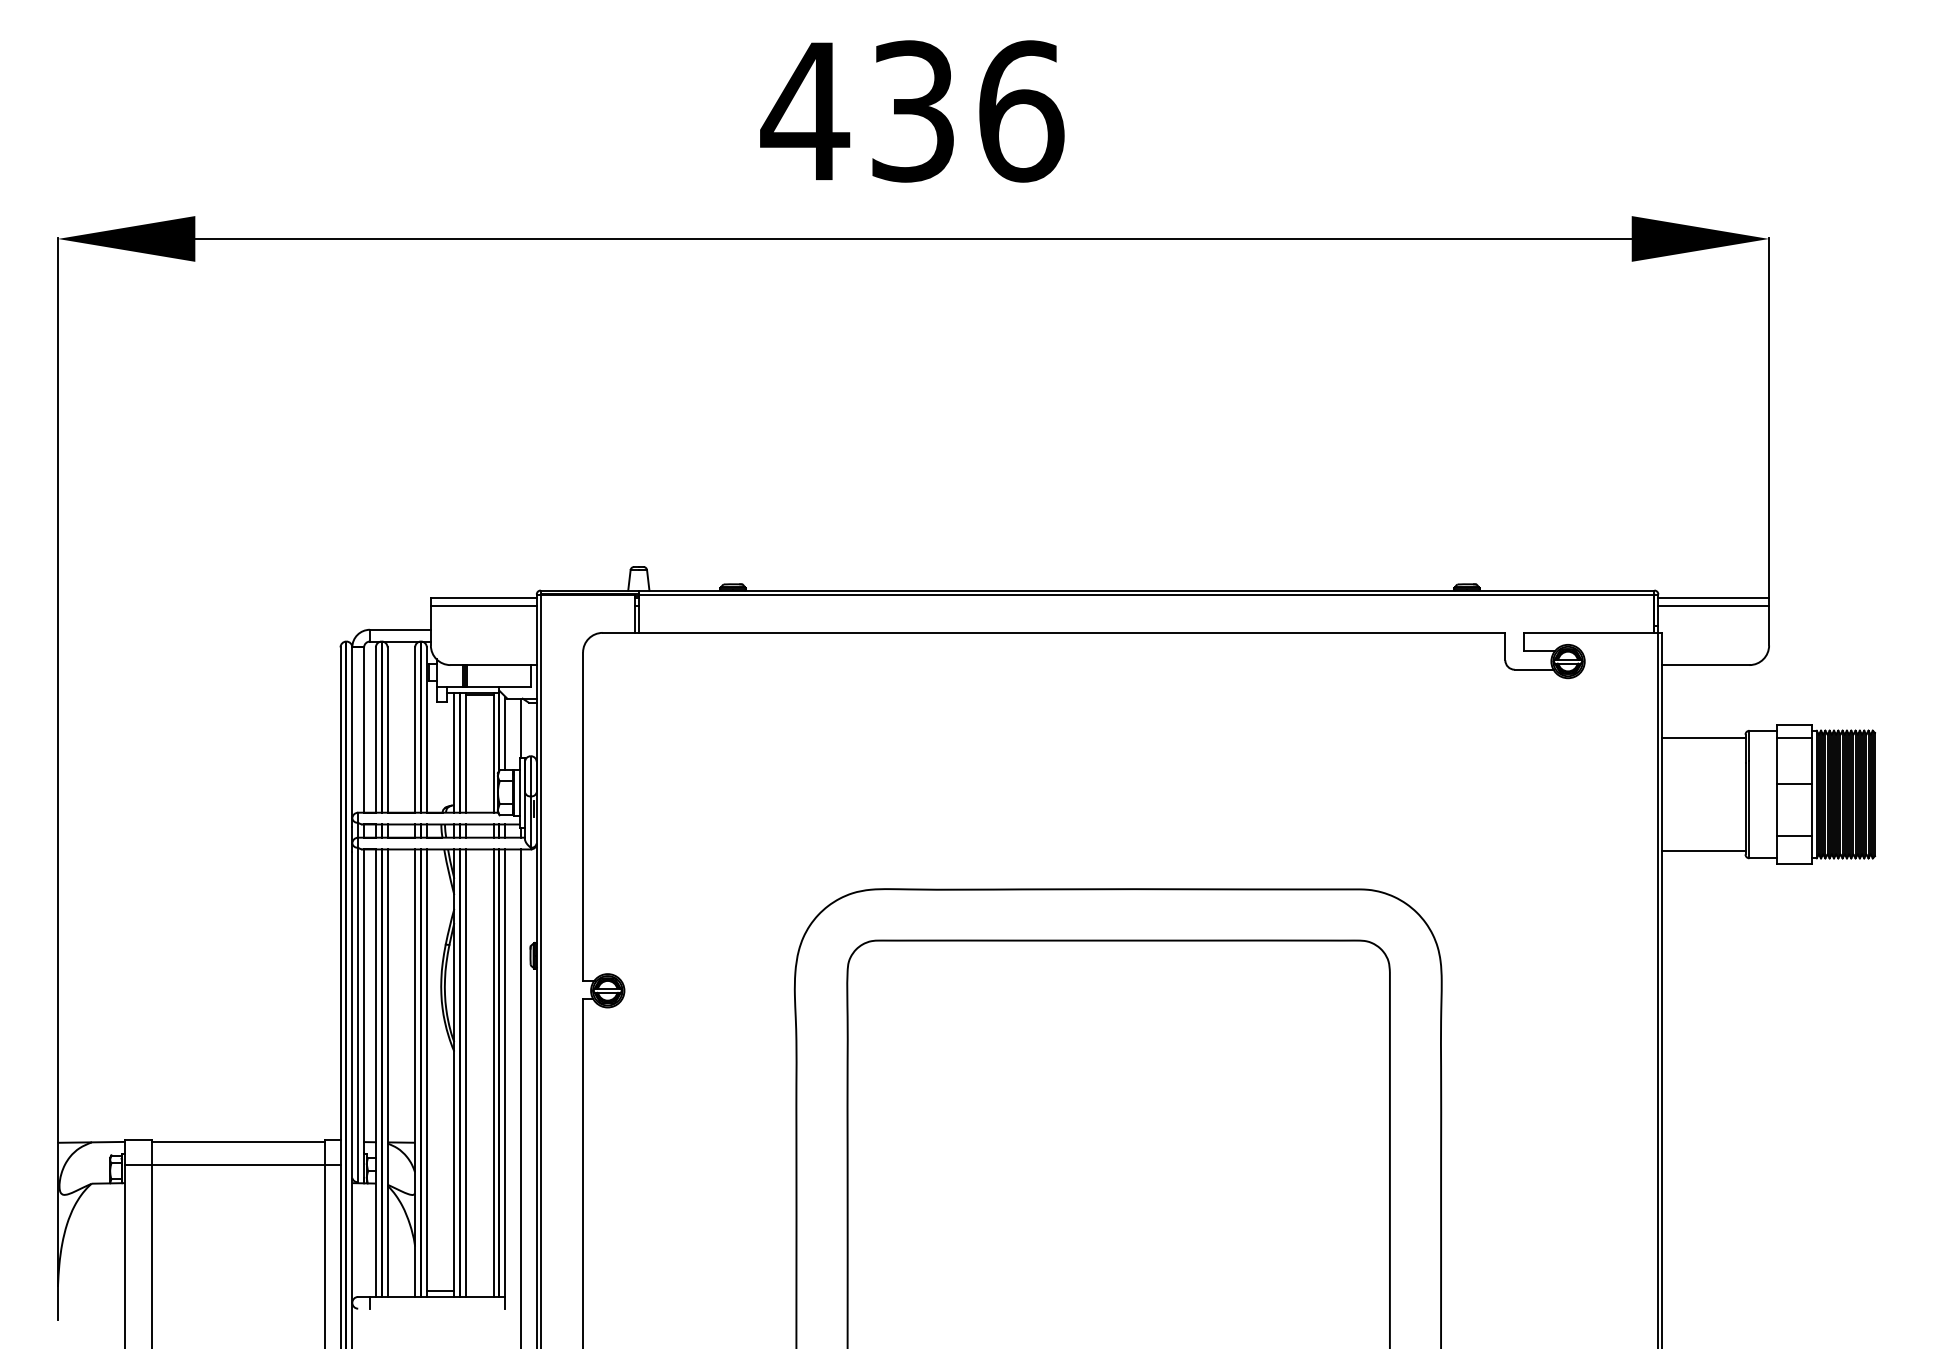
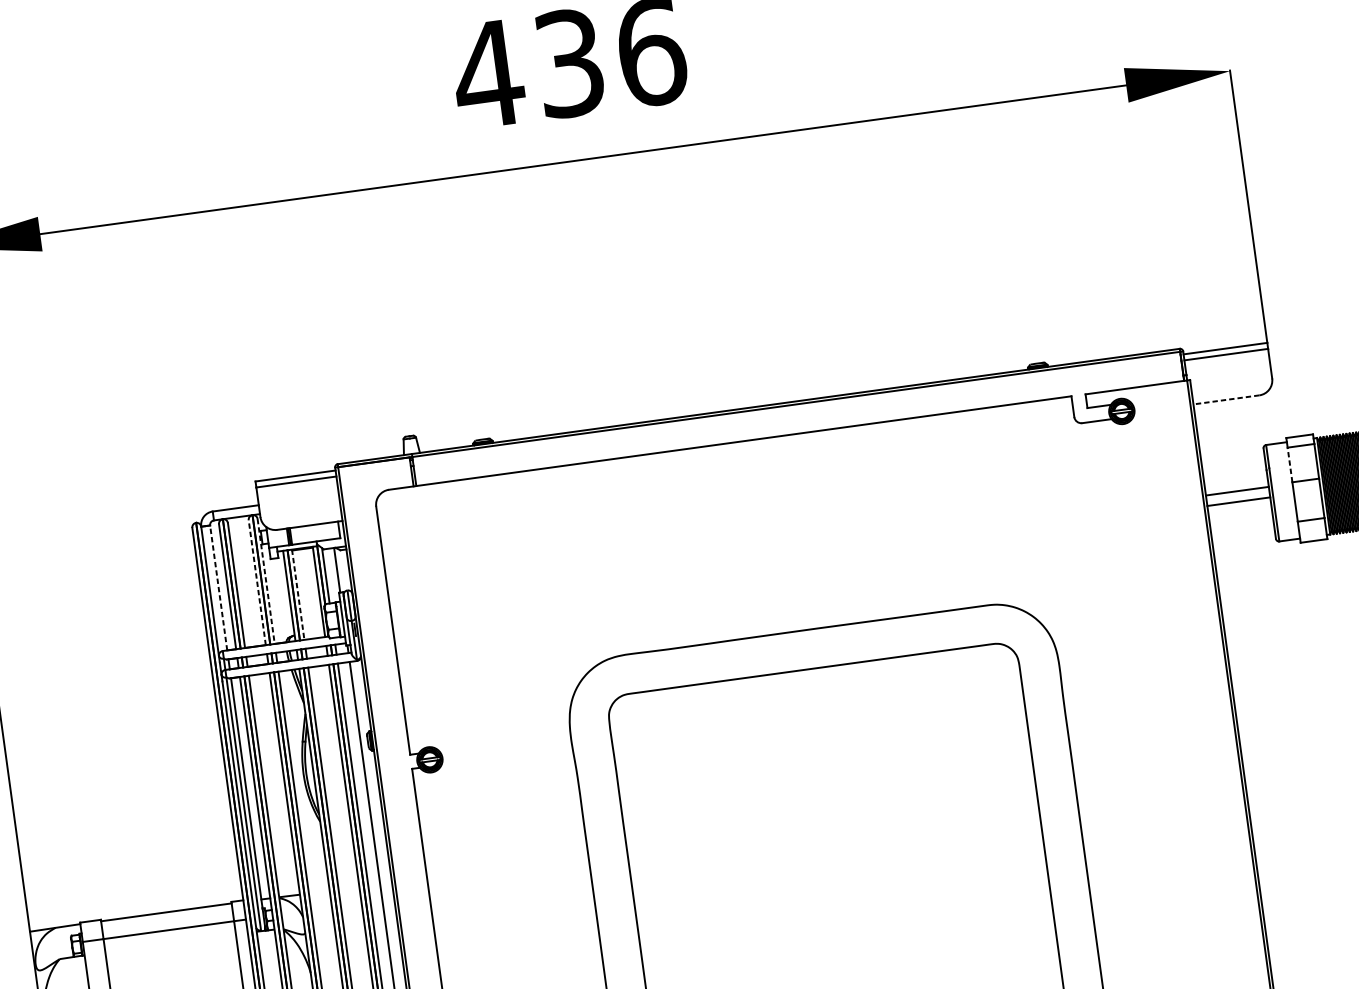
line: (1705, 665) -> (1226, 400), solid -> dashed
line: (364, 730) -> (219, 588), solid -> dashed
line: (415, 730) -> (257, 582), solid -> dashed
line: (426, 730) -> (265, 581), solid -> dashed
line: (1703, 738) -> (1238, 501), moved
line: (466, 753) -> (298, 595), solid -> dashed
line: (1776, 760) -> (1289, 464), solid -> dashed
line: (1703, 850) -> (1237, 491), moved

